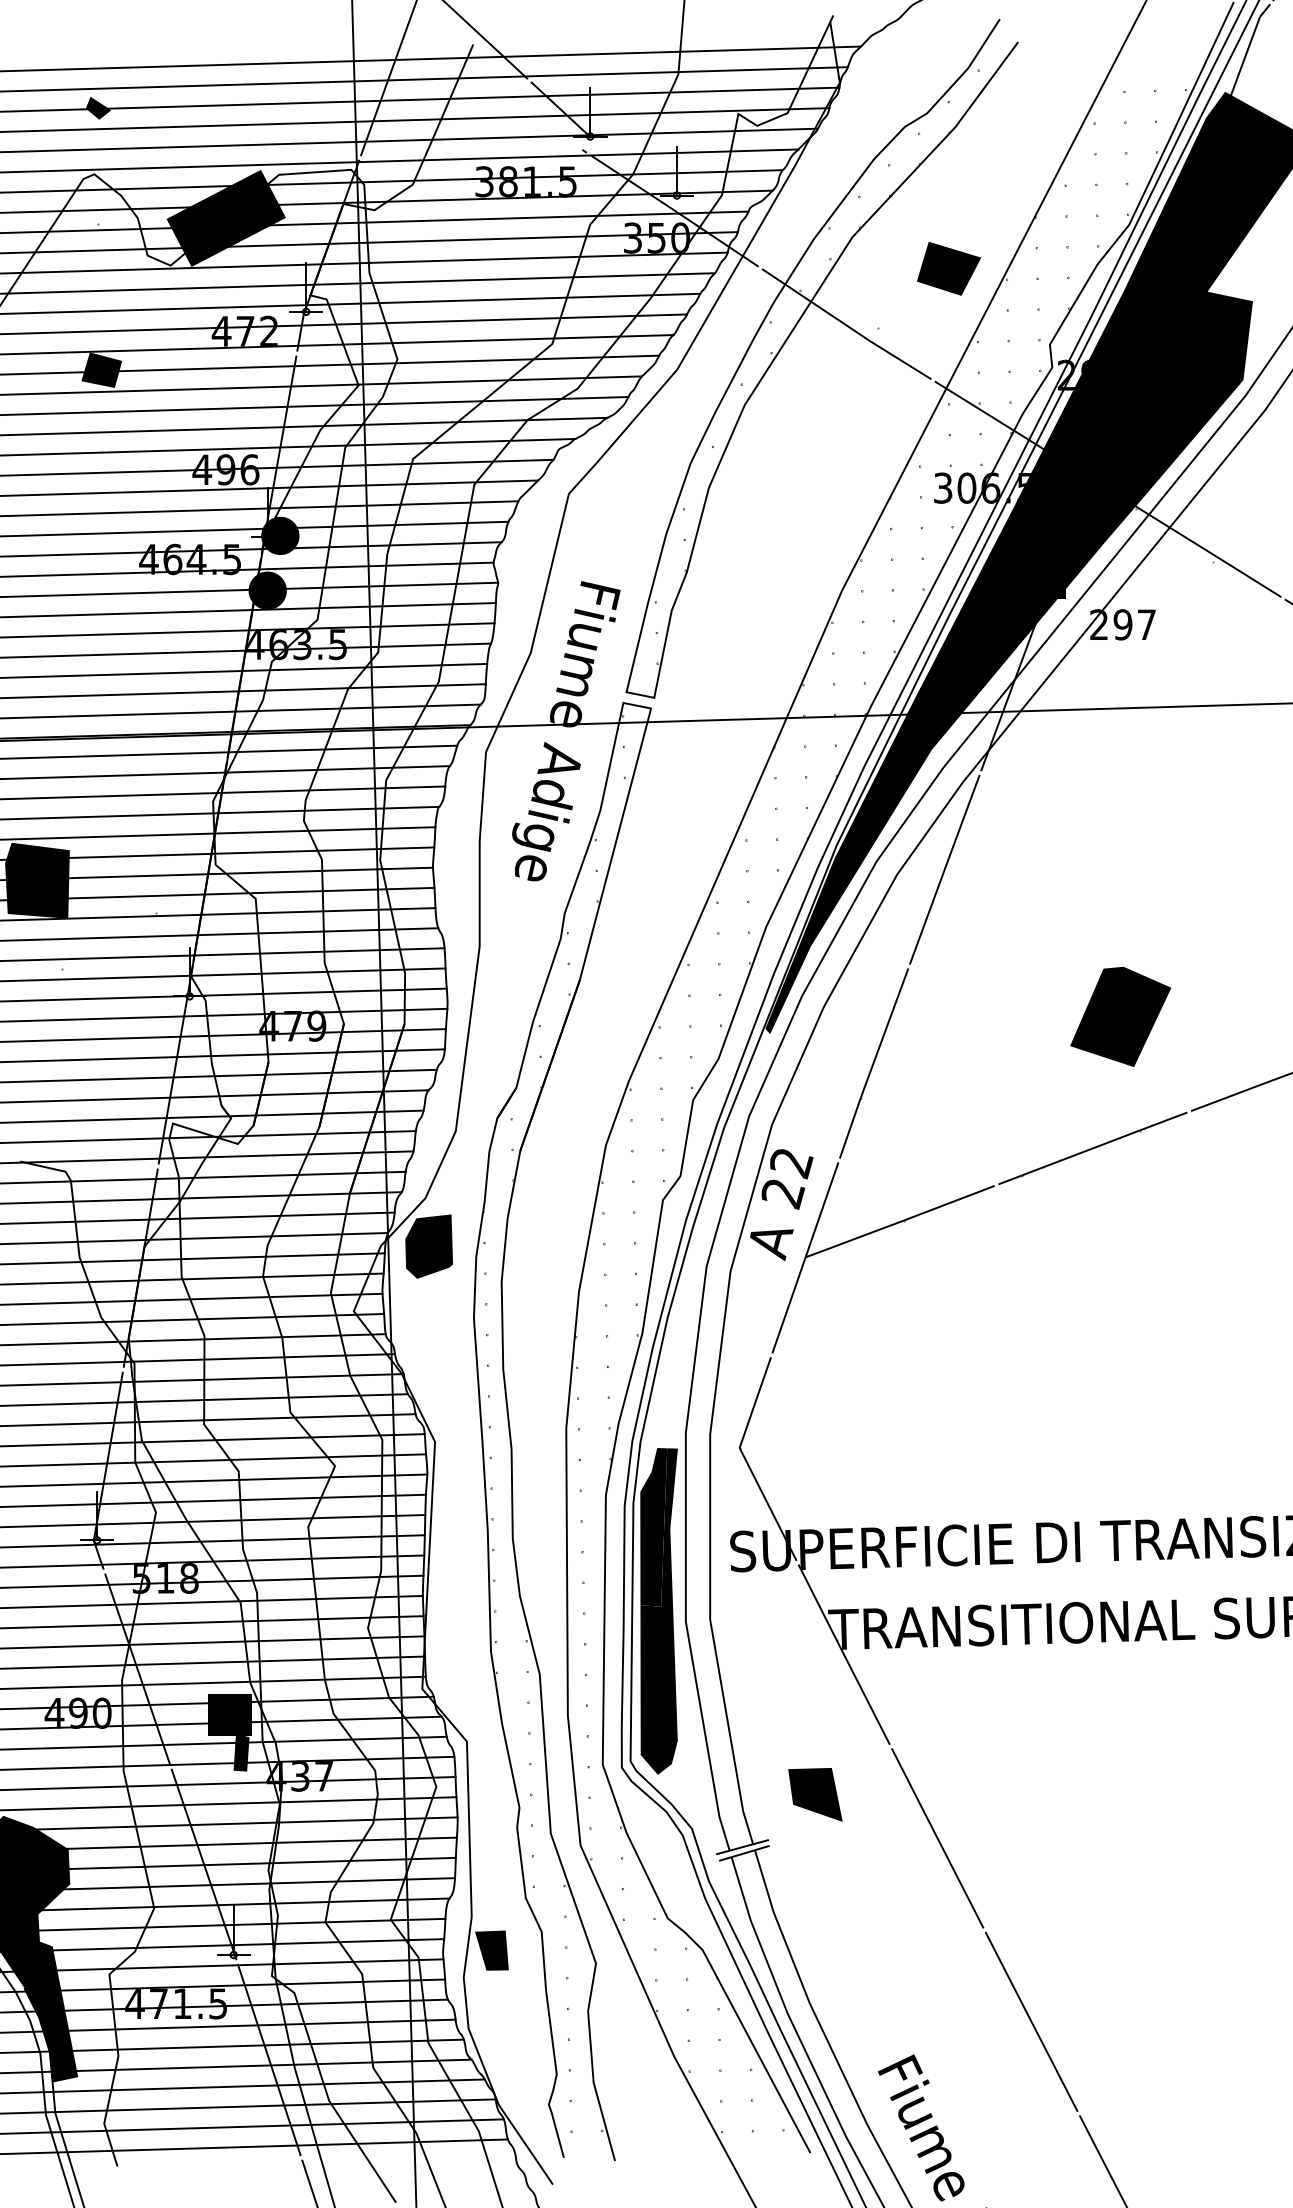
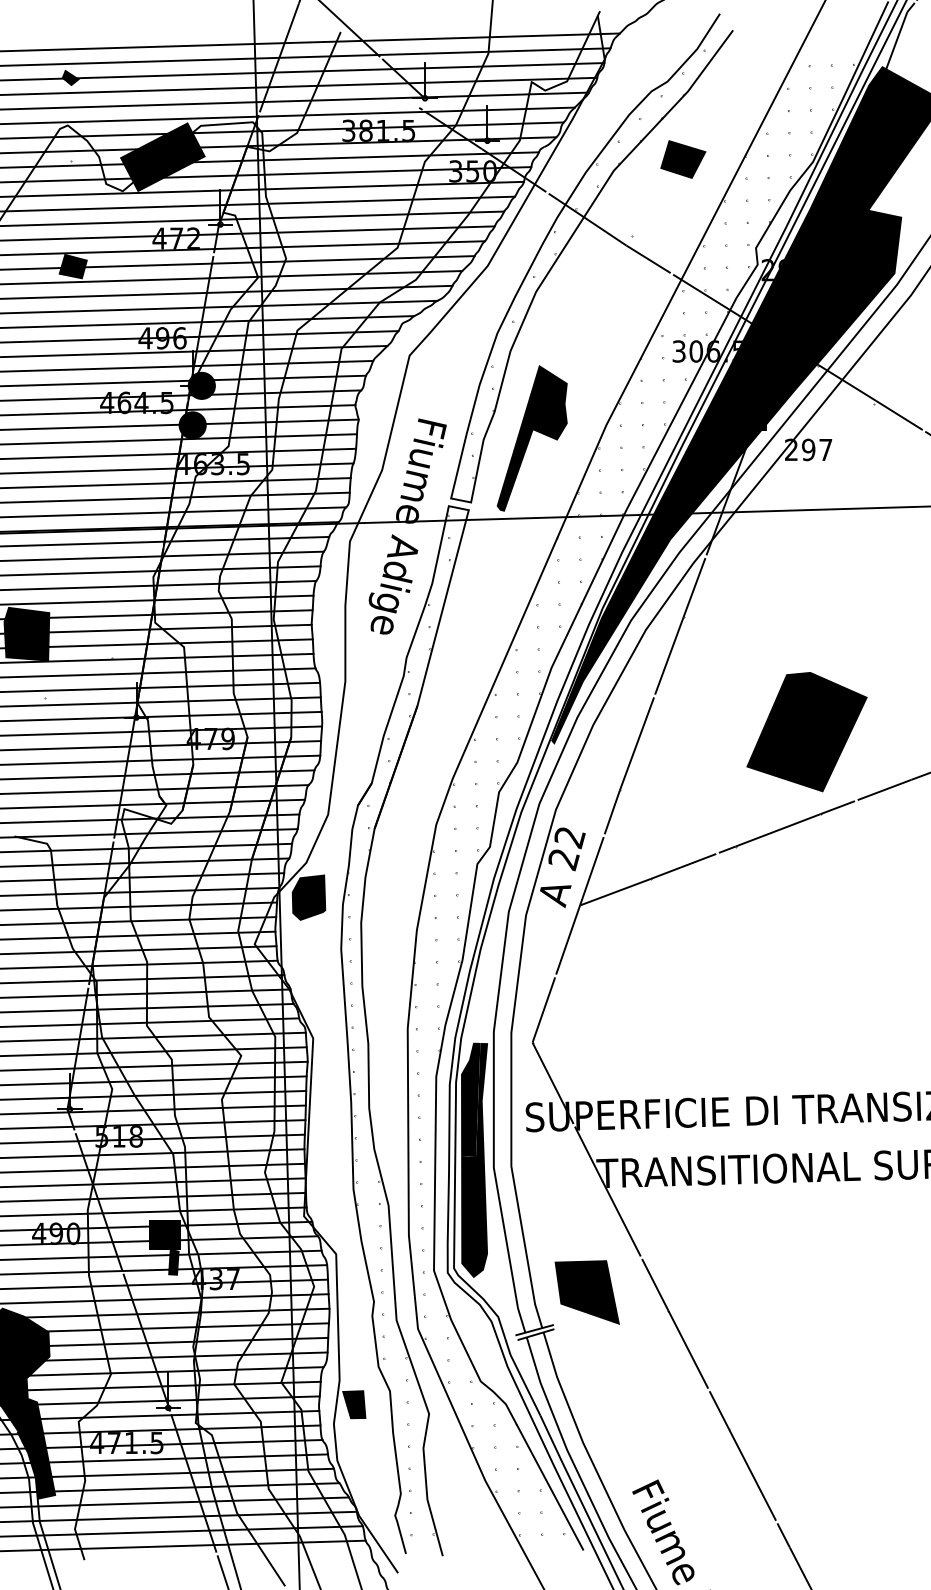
part: (949, 268) -> (683, 159), moved
fill: (738, 607) -> (531, 437), added
part: (1120, 1017) -> (806, 732), size x1.67
part: (814, 1794) -> (586, 1292), size x1.67

